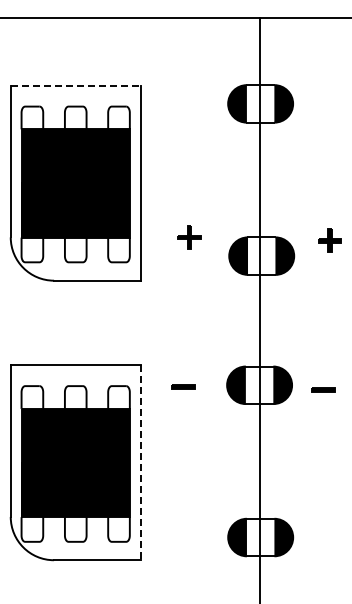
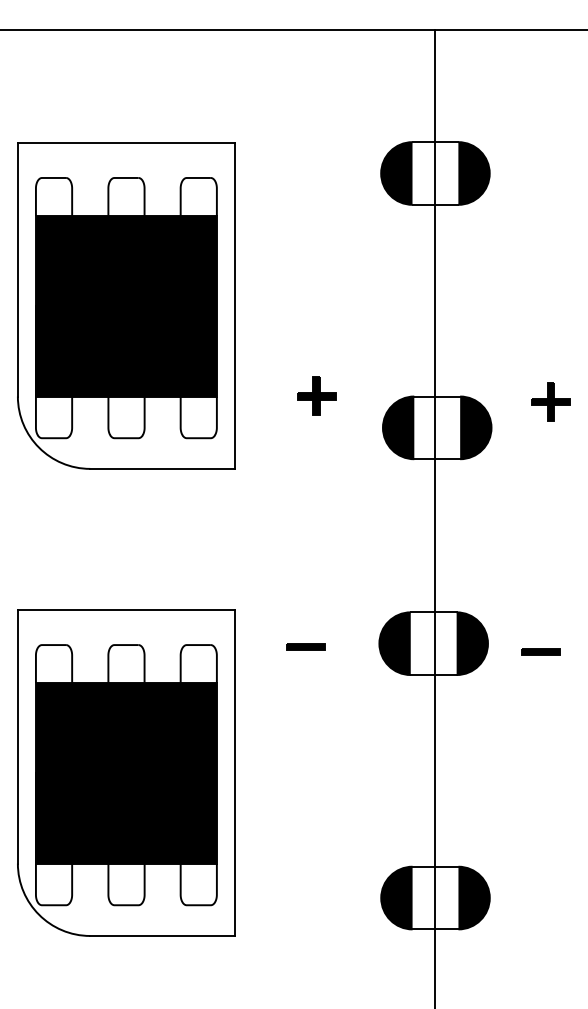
line: (75, 85) -> (126, 142), dashed -> solid
line: (140, 463) -> (234, 774), dashed -> solid

